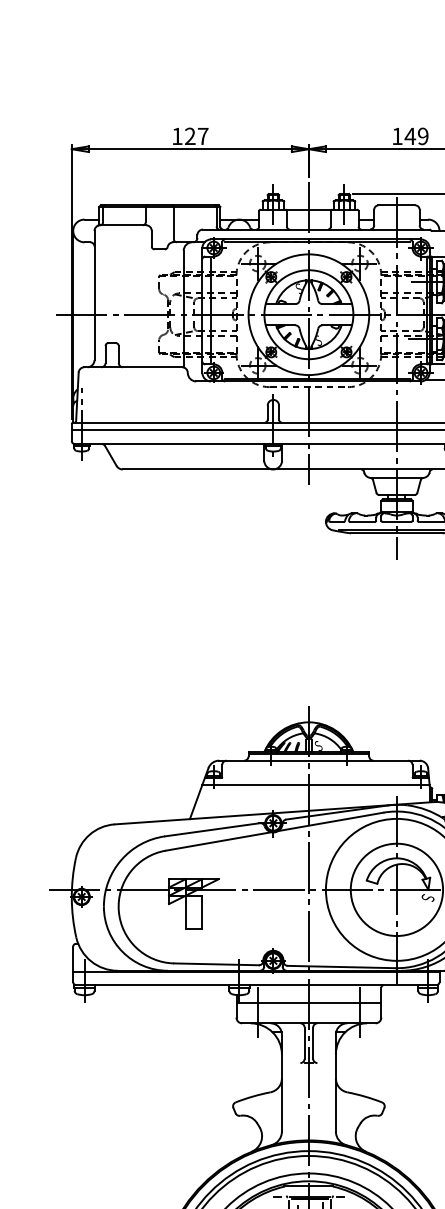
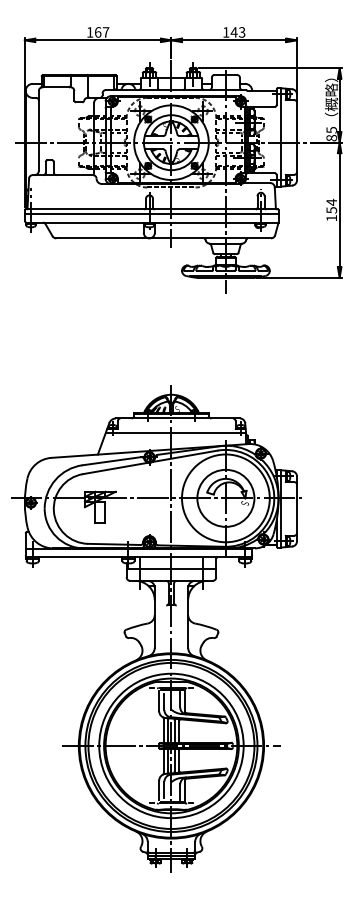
text: (189, 136) -> (97, 32), 127 -> 167
text: (422, 136) -> (241, 32), 149 -> 143

